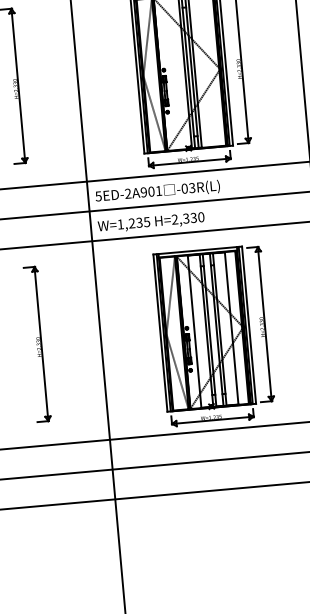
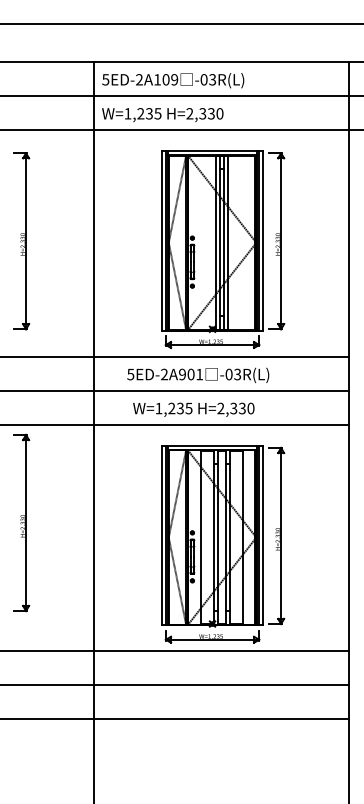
text: (157, 191) -> (198, 374), moved
text: (151, 222) -> (193, 409), moved
part: (37, 343) -> (21, 522), moved

